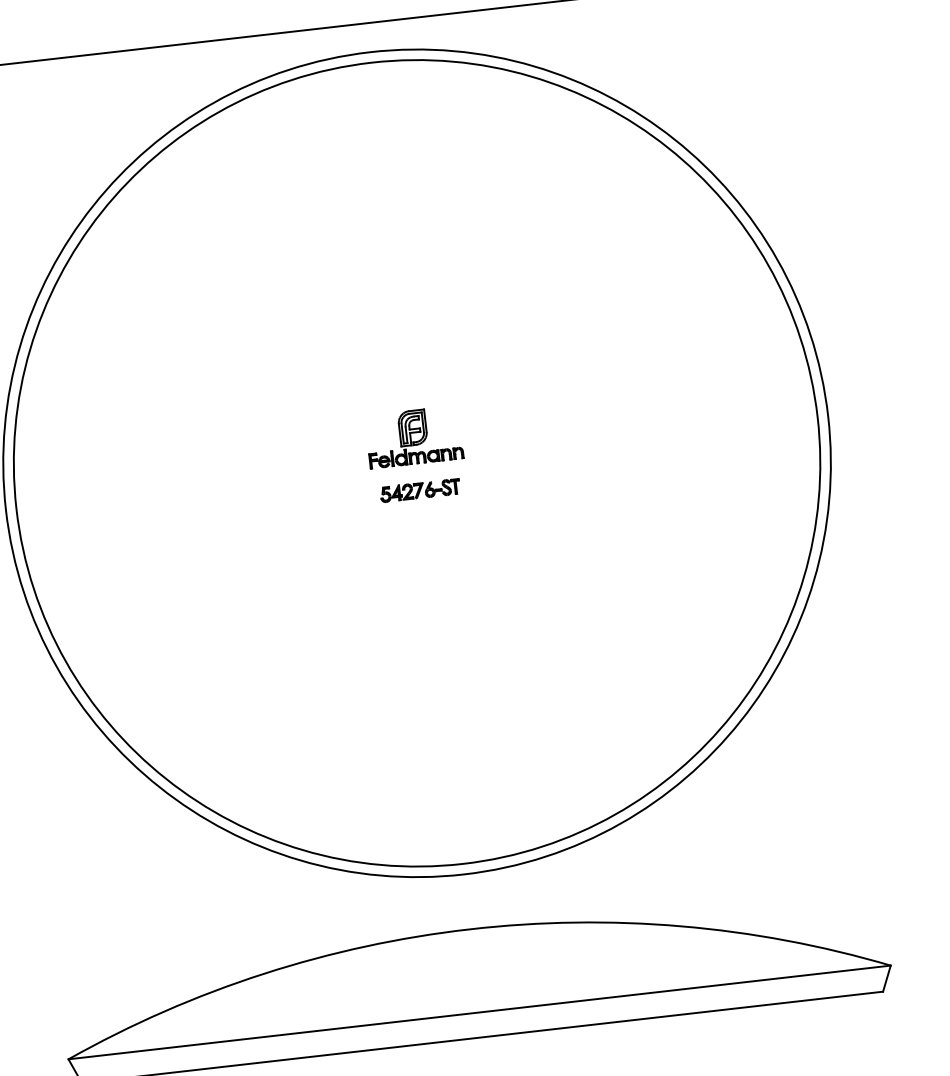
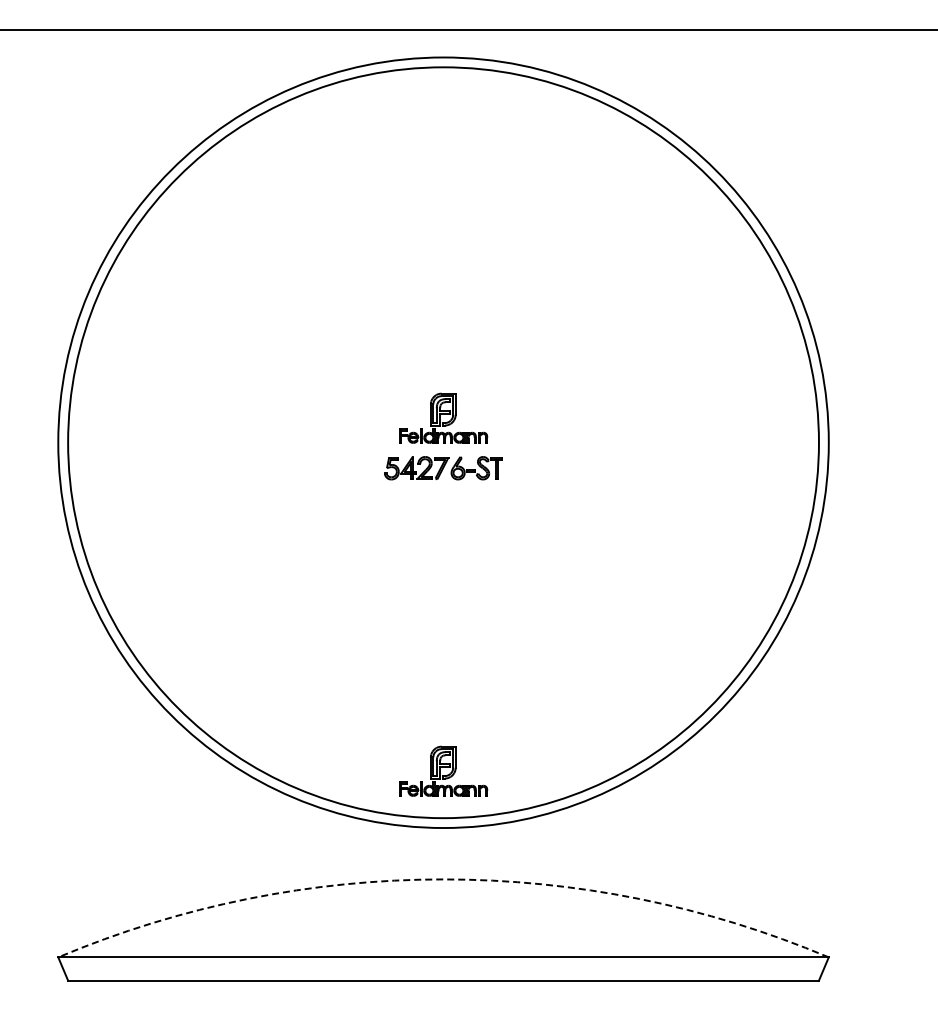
part: (420, 490) -> (443, 468), size x1.6
part: (456, 813) -> (443, 770), added
arc: (470, 929) -> (443, 879), solid -> dashed

